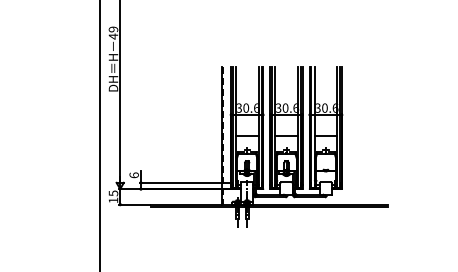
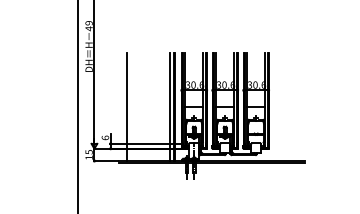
line: (161, 135) -> (126, 106), added
line: (216, 135) -> (170, 106), added
line: (223, 135) -> (175, 106), dashed -> solid

